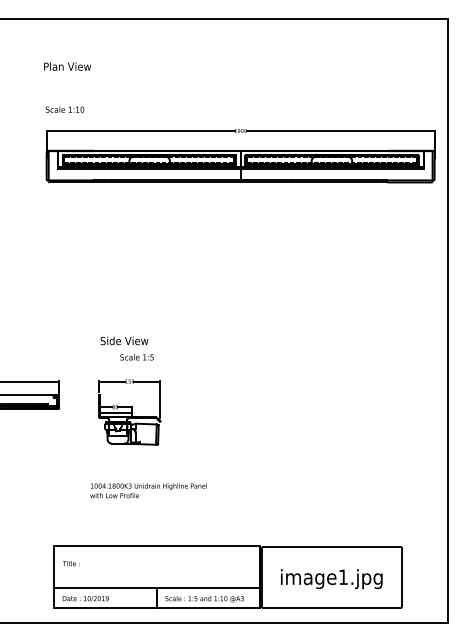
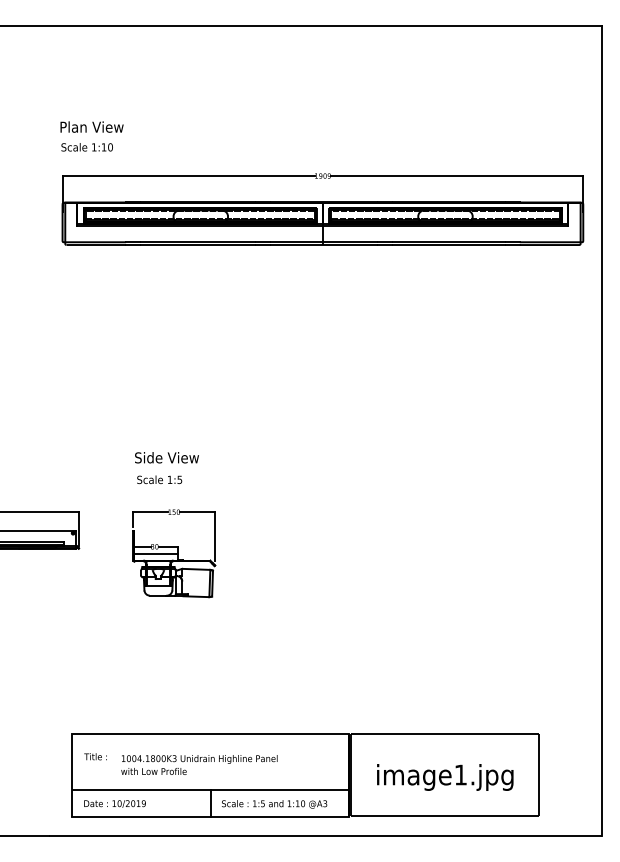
text: (67, 66) -> (91, 126), moved
text: (136, 357) -> (158, 479), moved
text: (148, 490) -> (199, 764), moved

